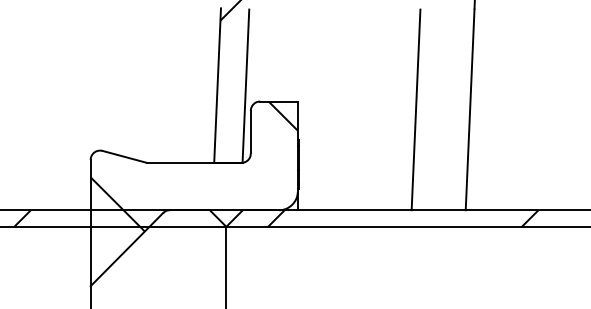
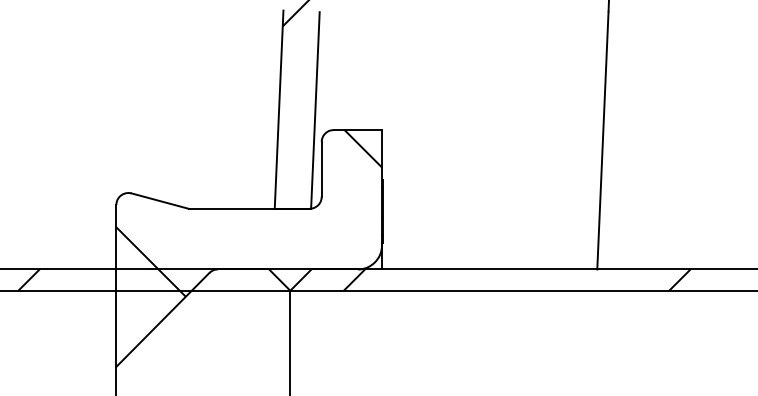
line: (415, 109) -> (532, 140), removed

